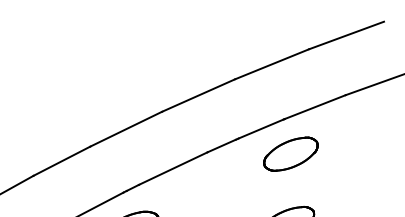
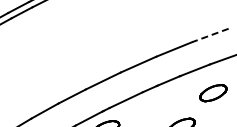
line: (344, 35) -> (209, 35), solid -> dashed
part: (291, 154) -> (213, 93), moved

